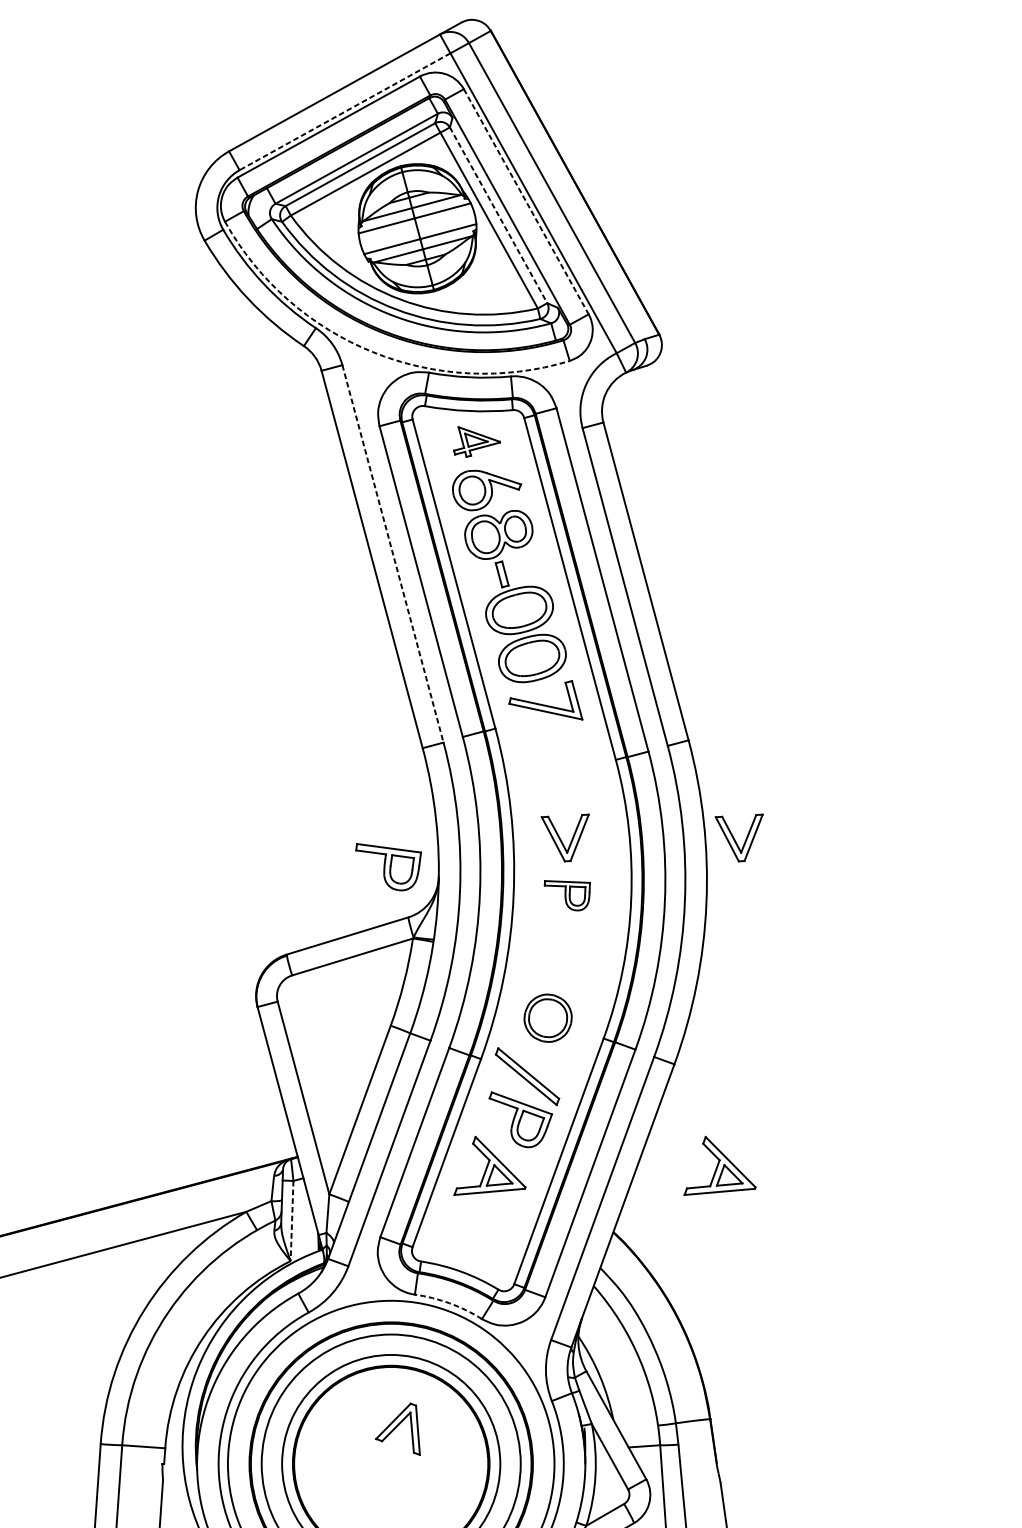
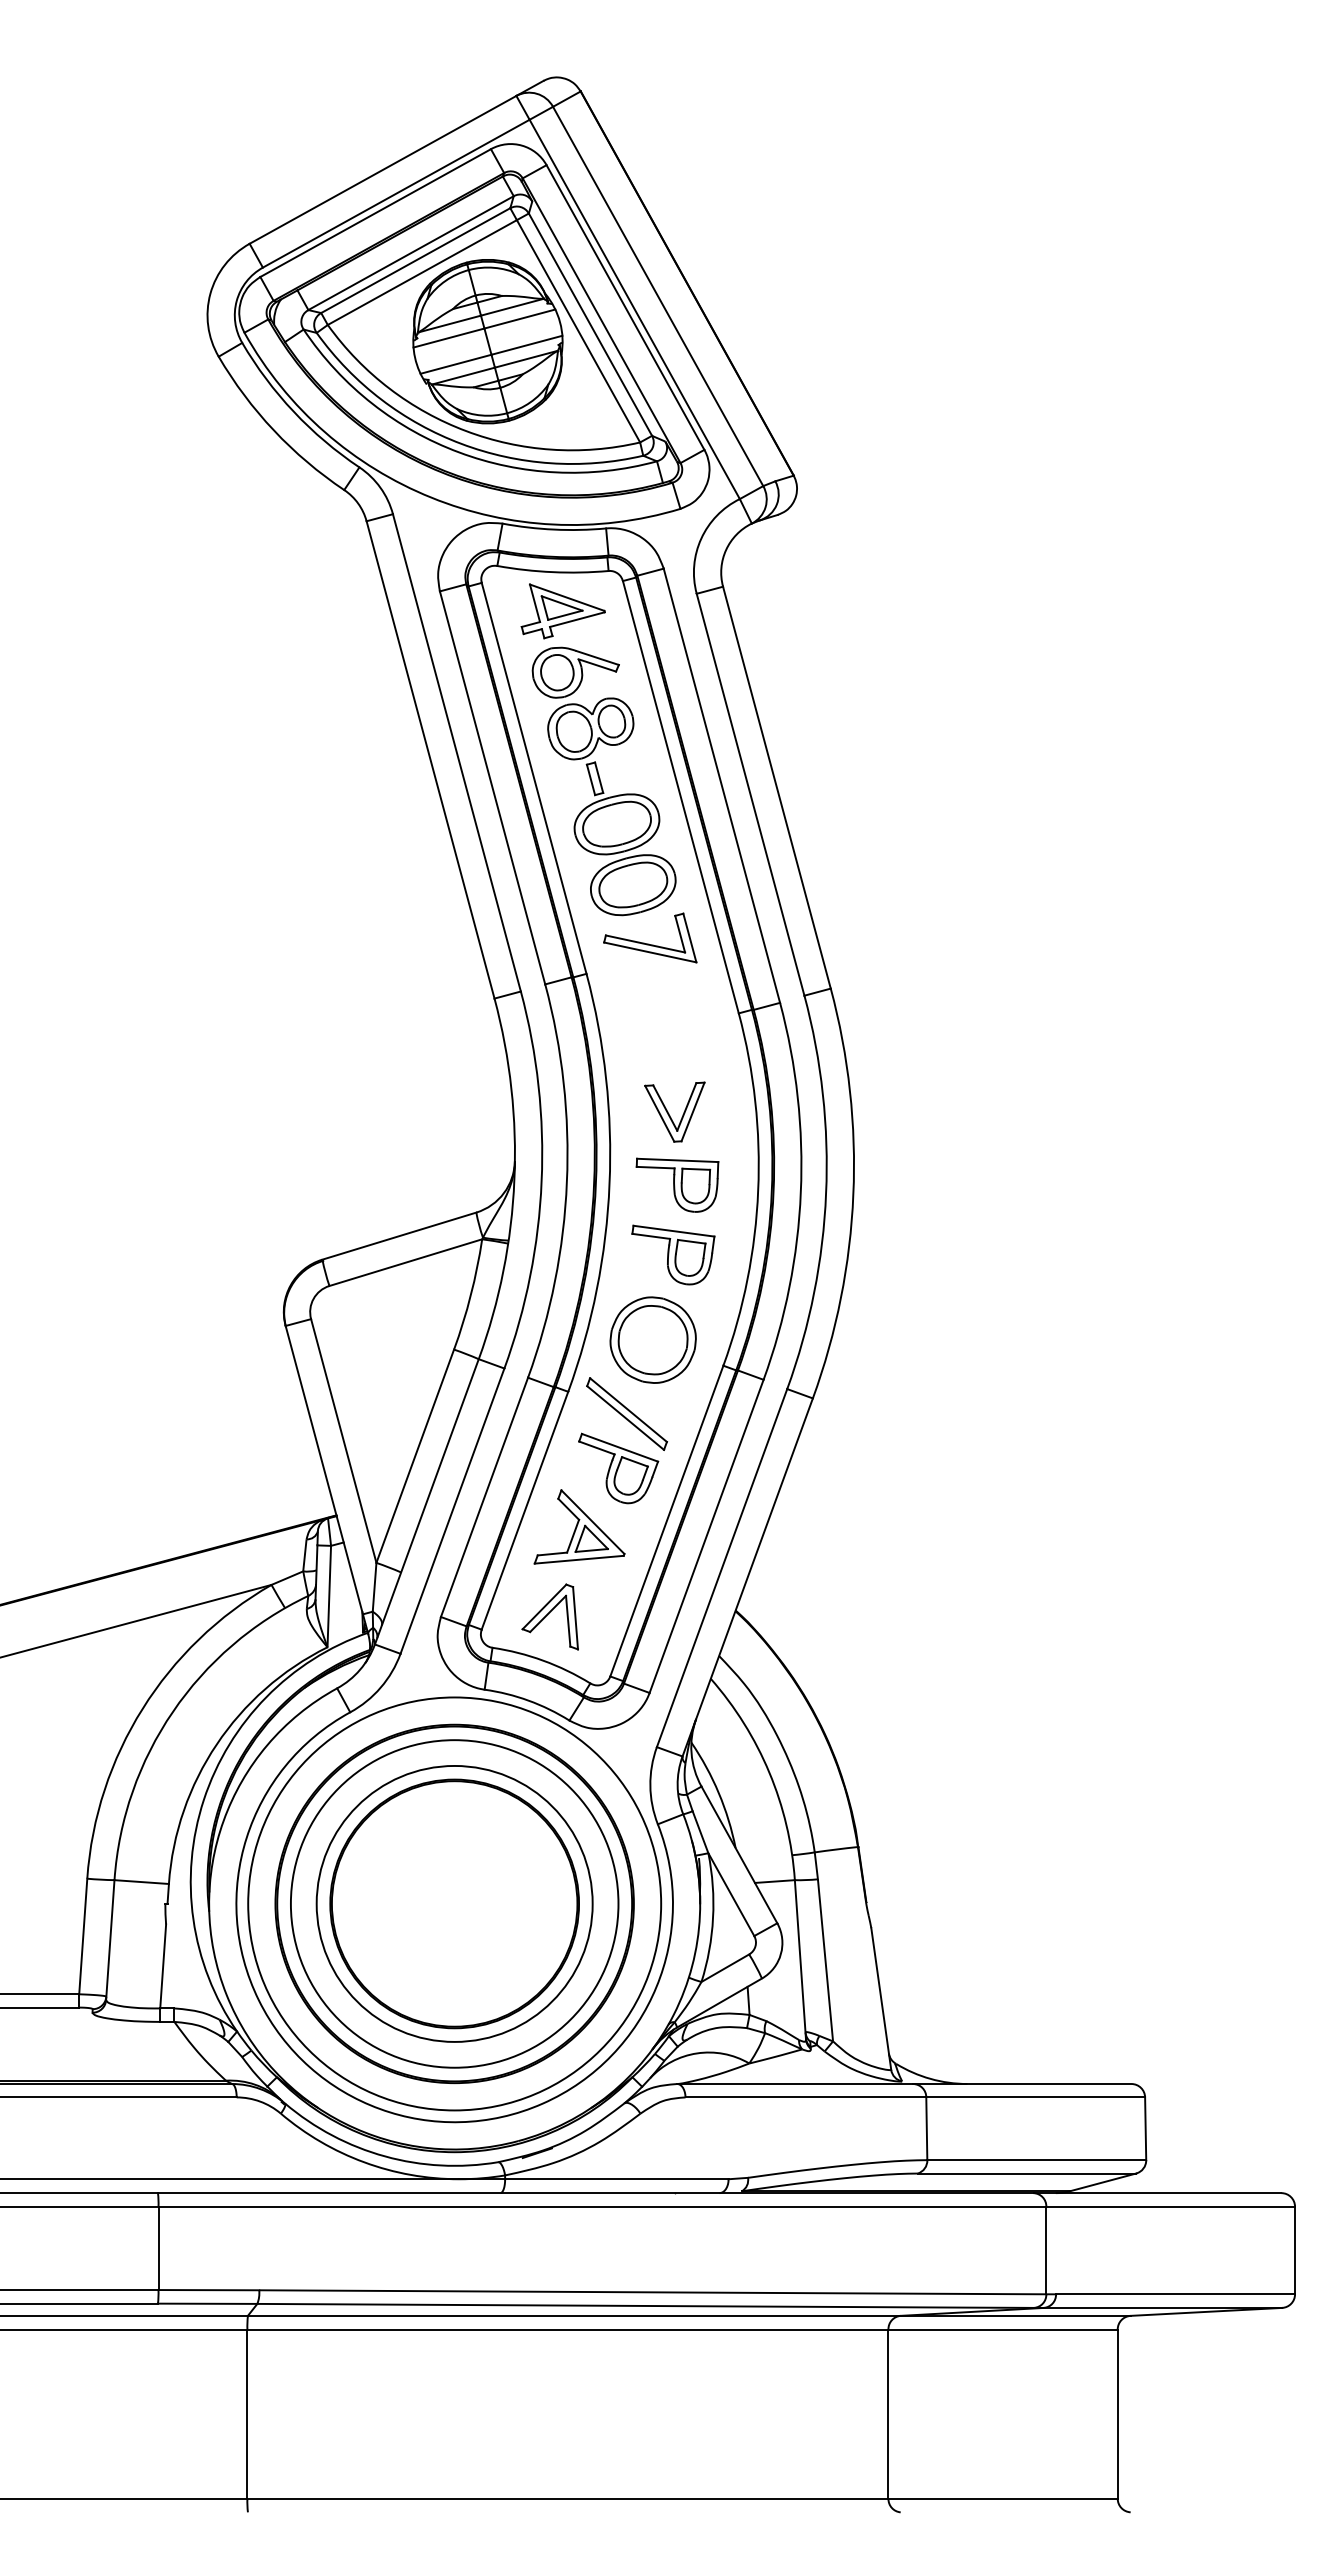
line: (344, 111) -> (395, 193), dashed -> solid
line: (526, 201) -> (625, 307), dashed -> solid
line: (498, 215) -> (590, 325), dashed -> solid
arc: (372, 351) -> (431, 497), dashed -> solid
part: (476, 442) -> (562, 611), size x1.43
line: (393, 554) -> (457, 753), dashed -> solid
part: (738, 837) -> (894, 1111), removed
part: (388, 866) -> (673, 1254), moved
part: (567, 895) -> (677, 1184), size x1.43
part: (547, 1017) -> (652, 1339), size x1.43
part: (720, 1165) -> (870, 1526), removed
line: (292, 1220) -> (329, 1596), dashed -> solid
arc: (449, 1303) -> (528, 1700), dashed -> solid
part: (397, 1428) -> (549, 1616), moved

